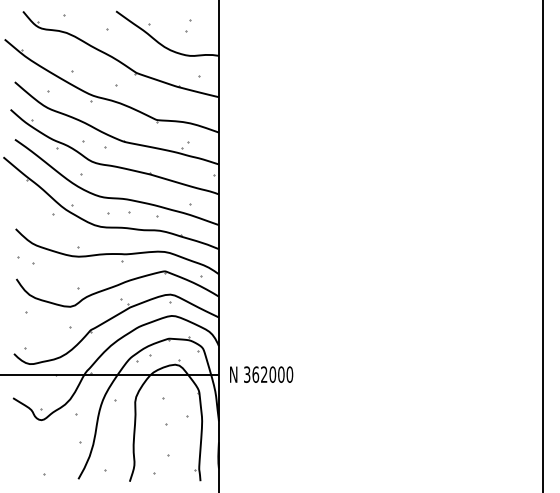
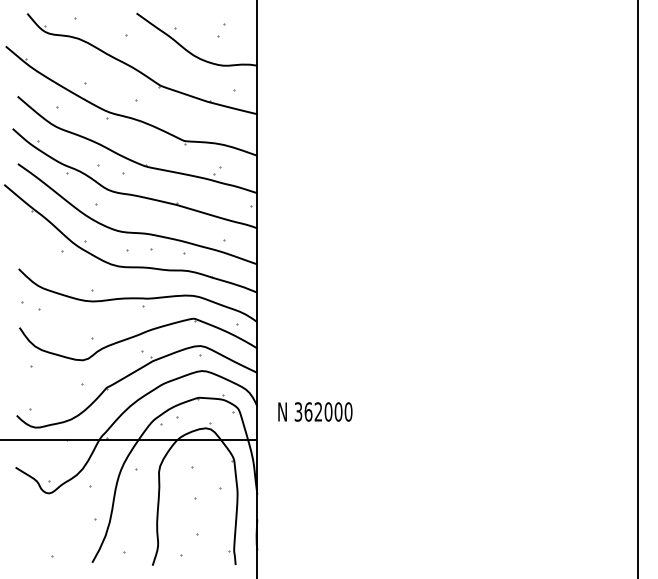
text: (261, 374) -> (315, 411), moved

